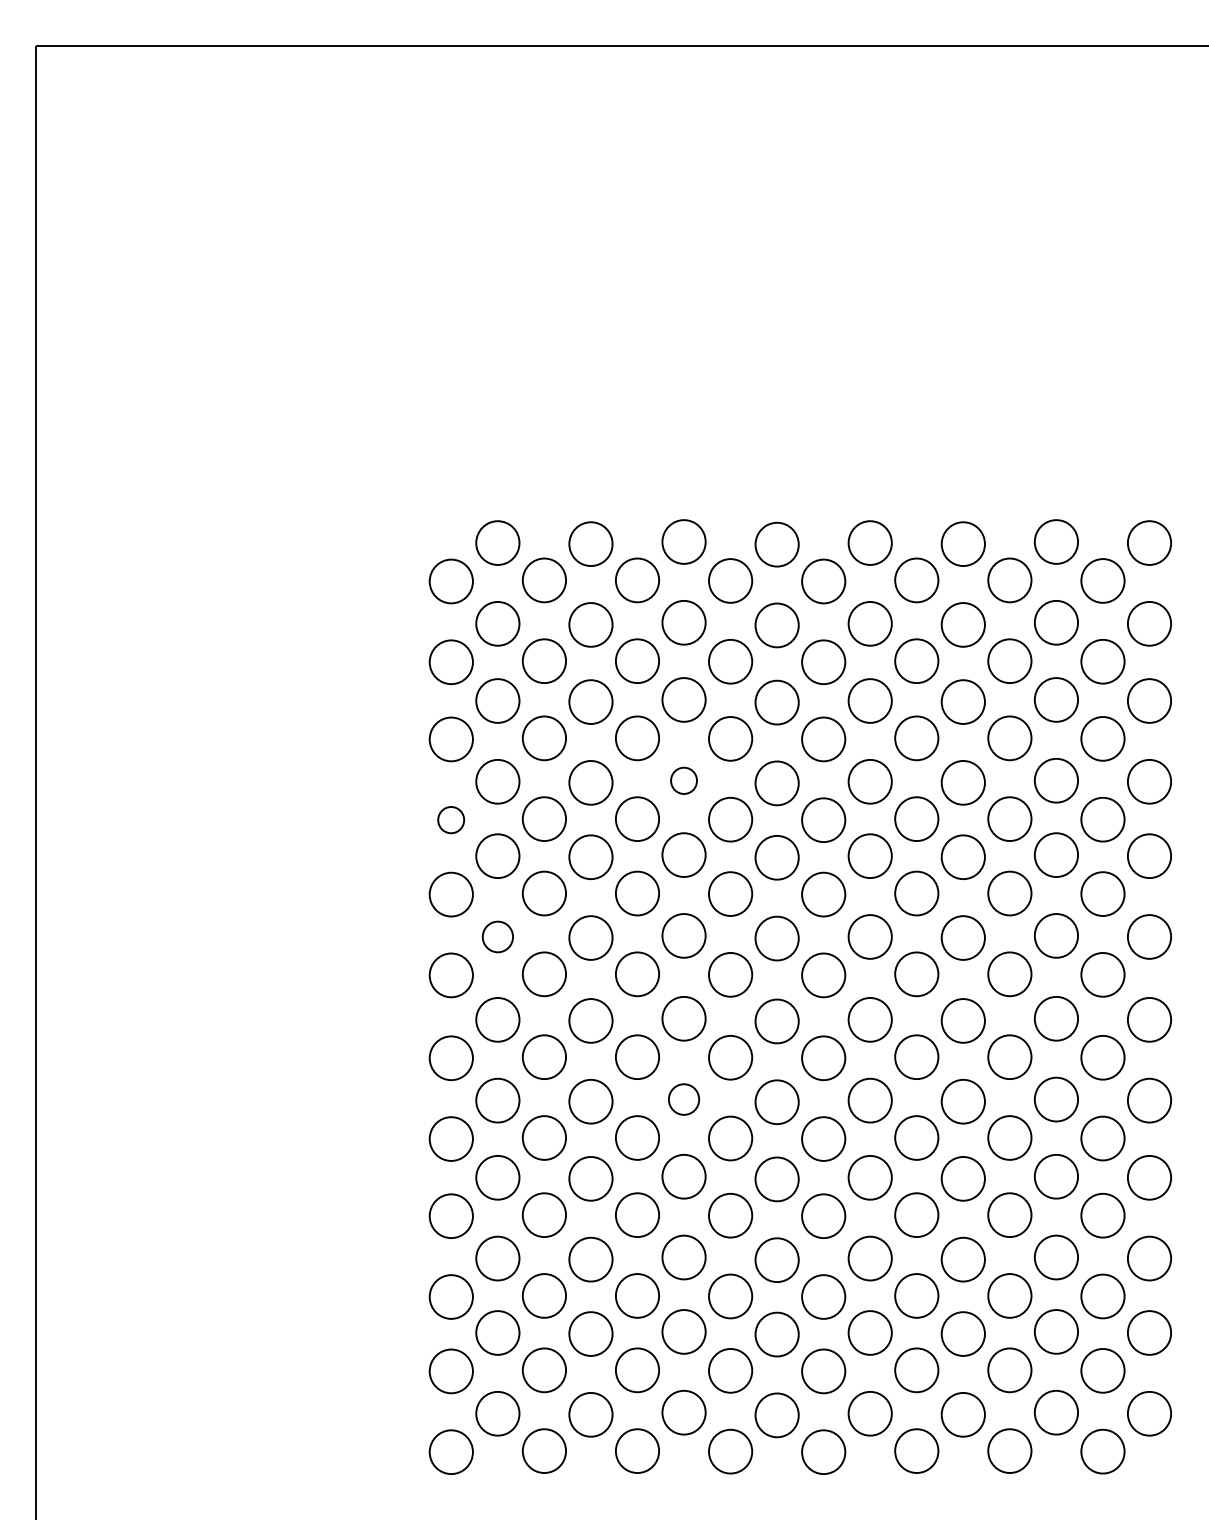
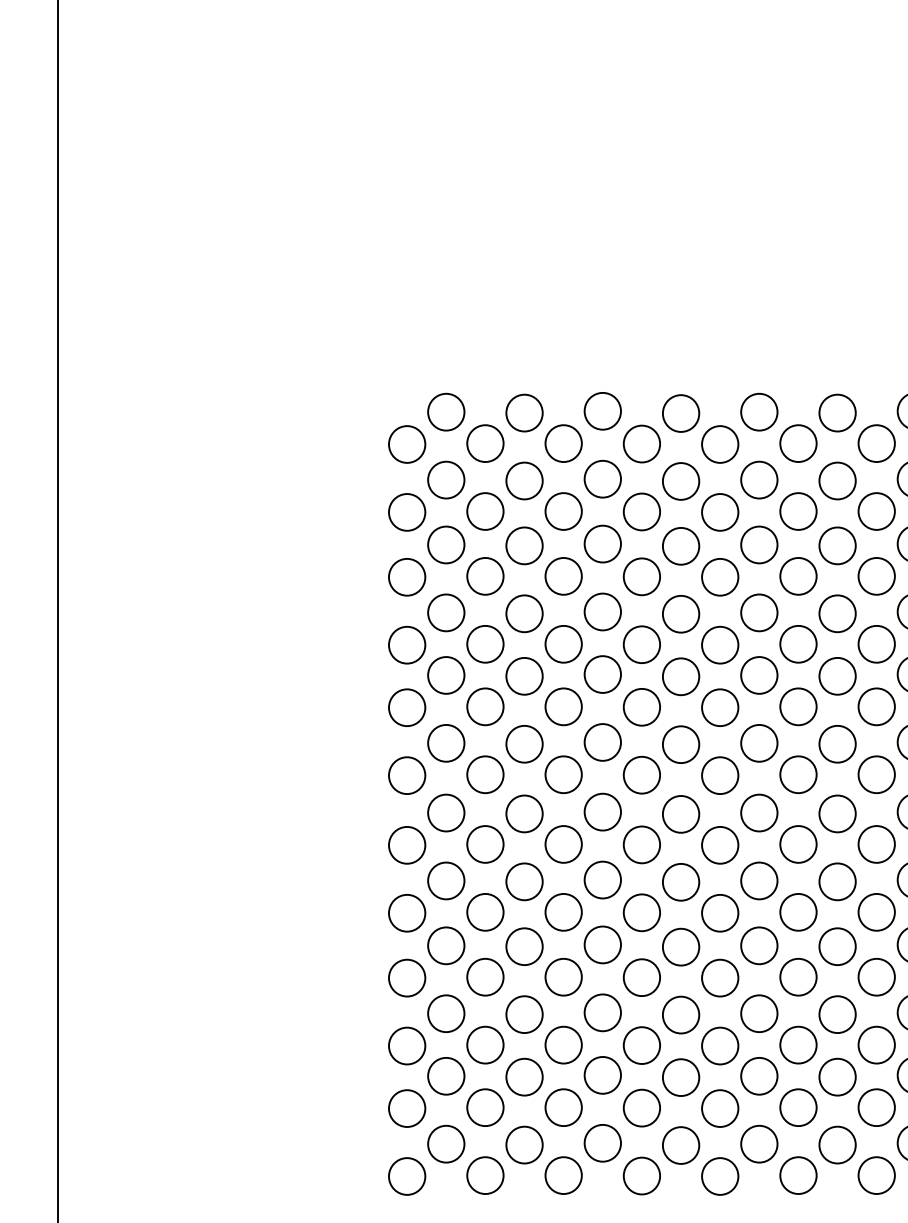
part: (683, 780) -> (602, 611), size x1.67
part: (450, 819) -> (406, 644), size x1.67
part: (497, 936) -> (445, 742), size x1.43
part: (683, 1099) -> (602, 879), size x1.43

